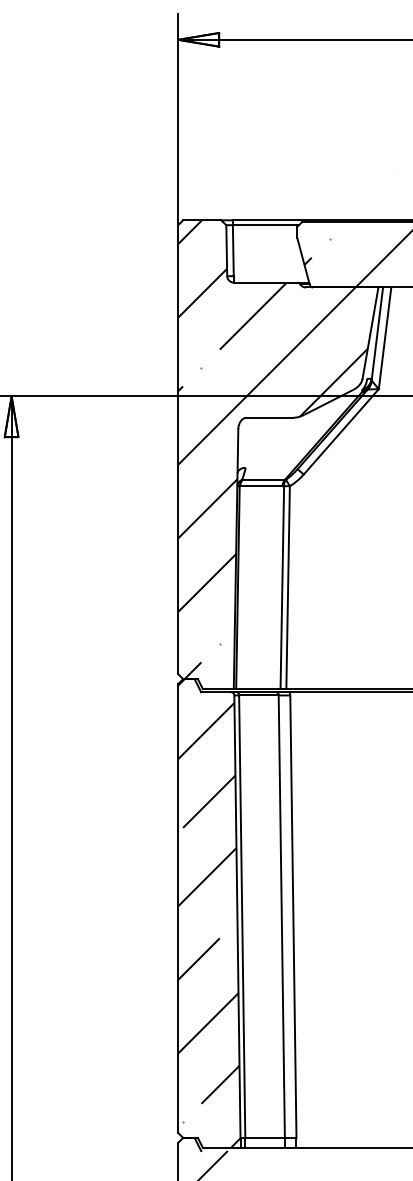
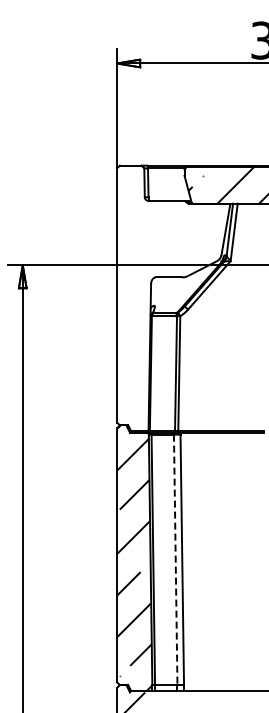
hatch: (292, 384) -> (181, 258), removed
line: (281, 917) -> (175, 560), solid -> dashed

